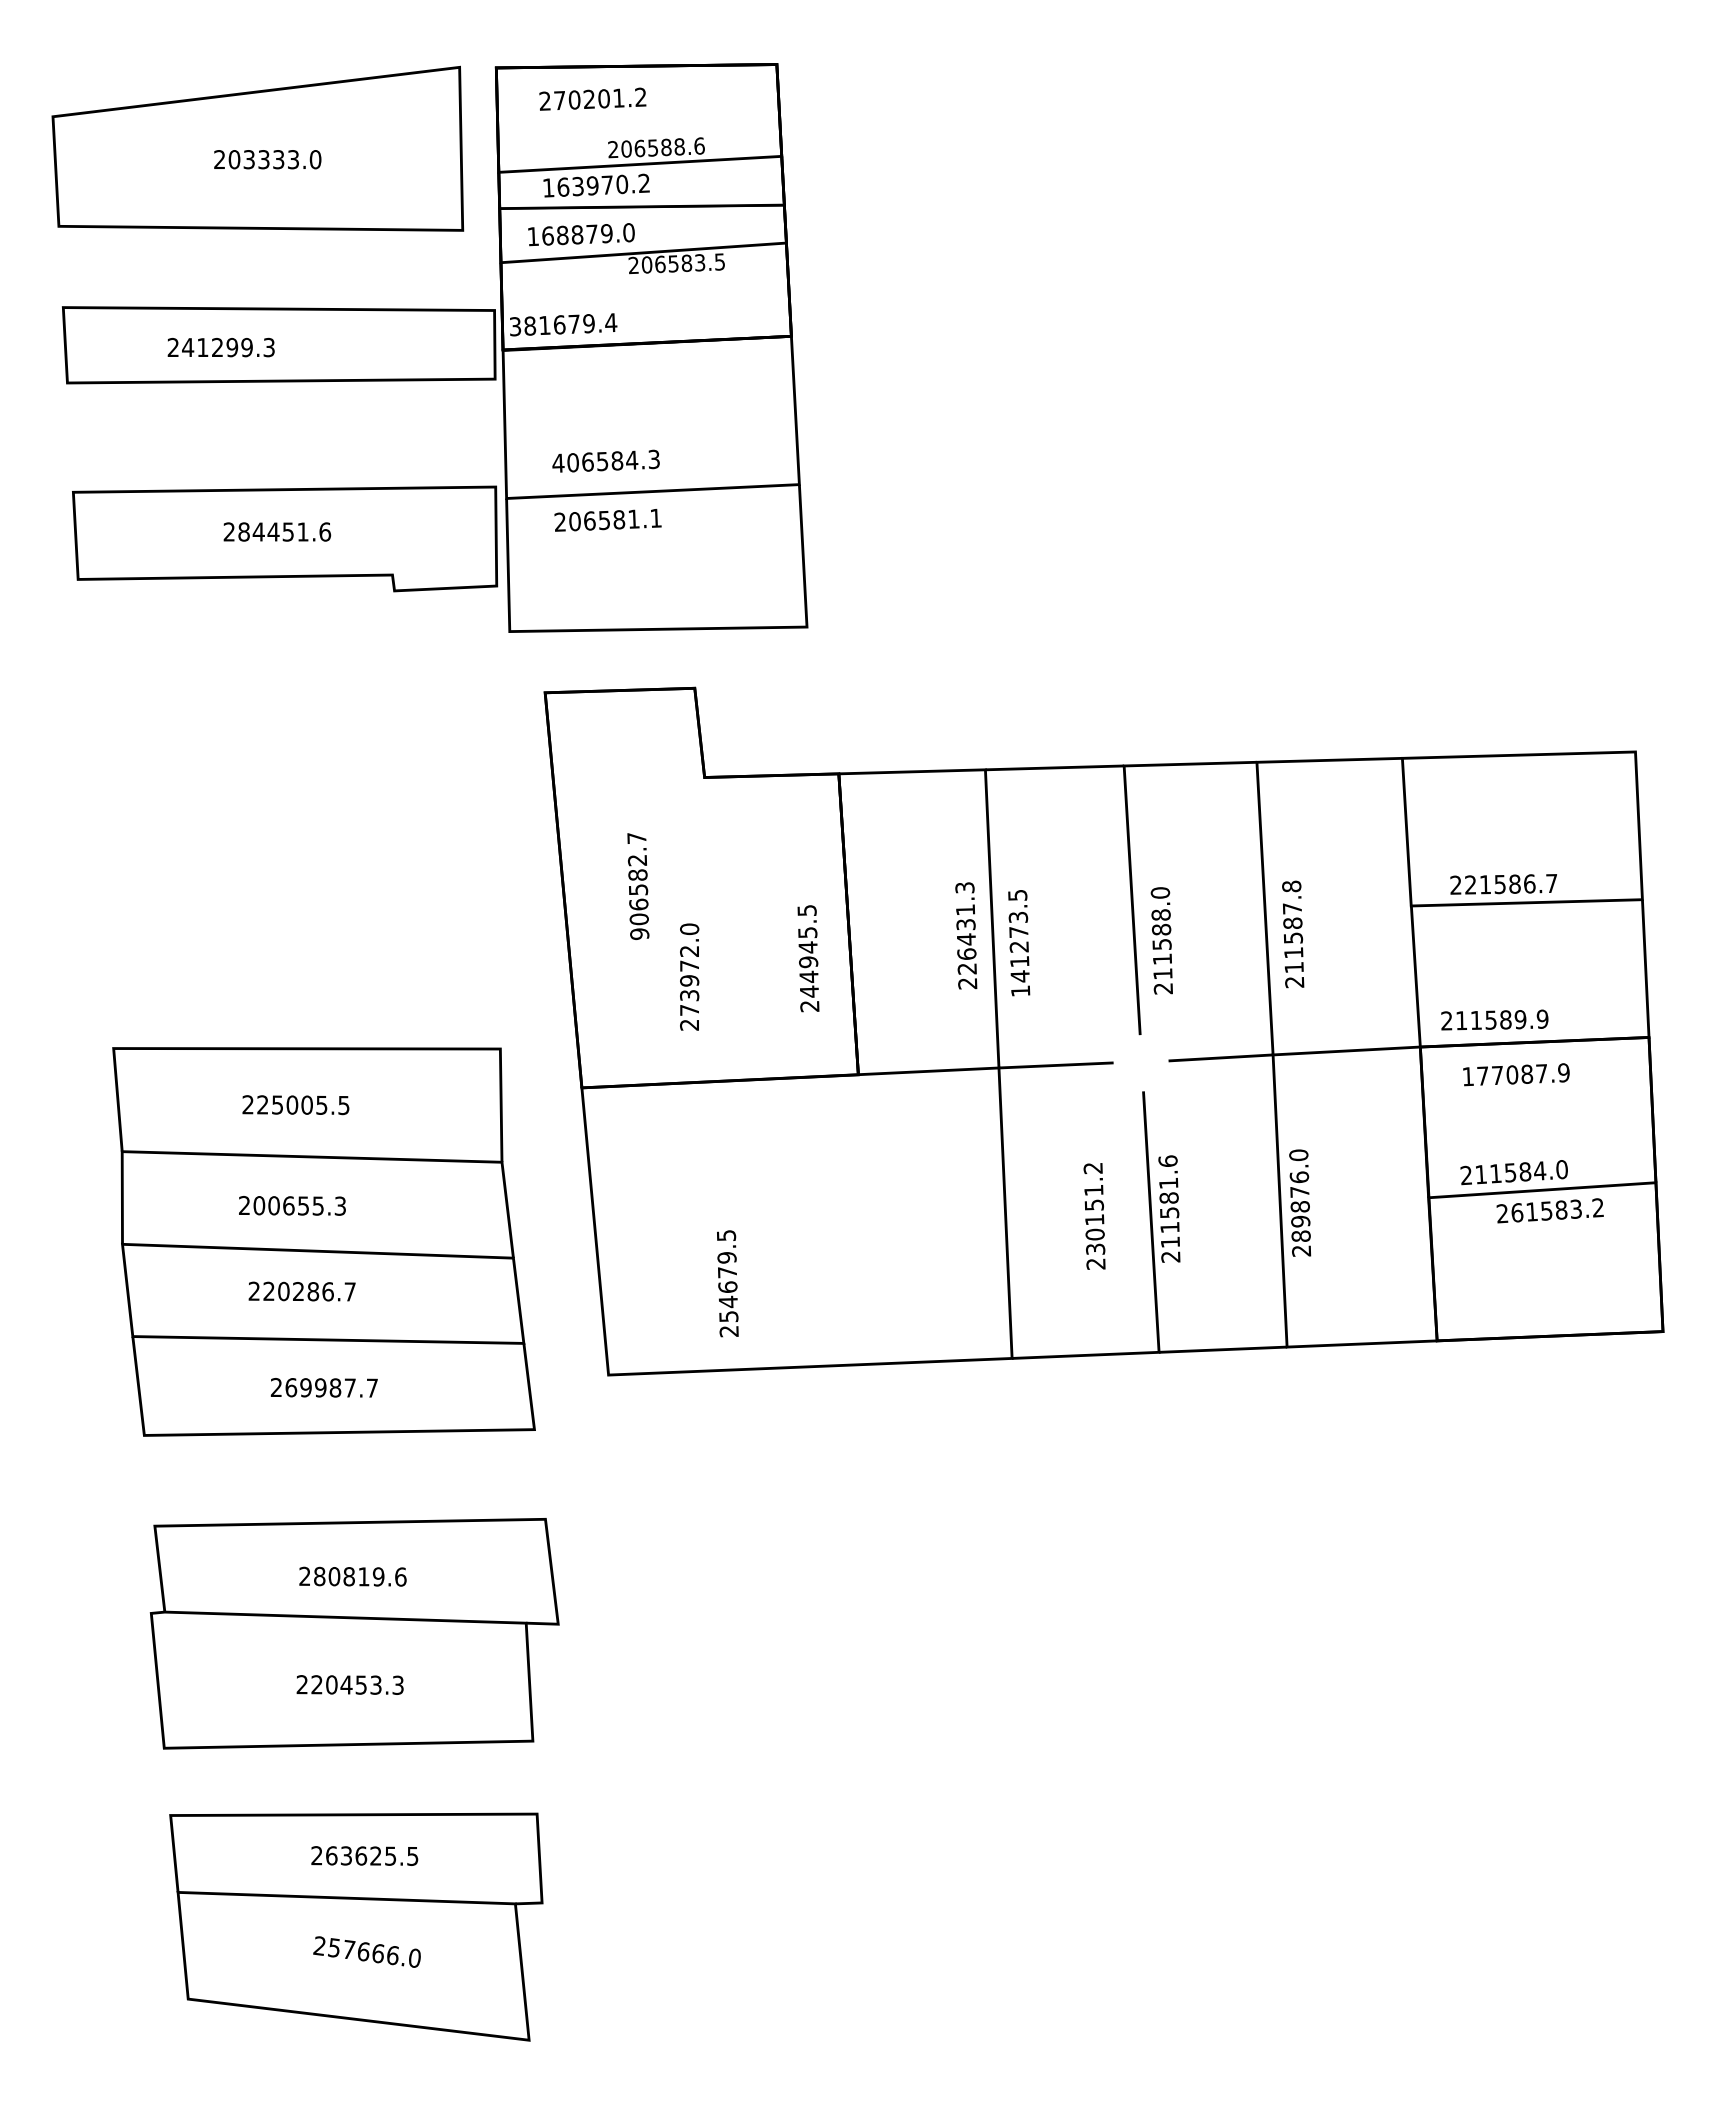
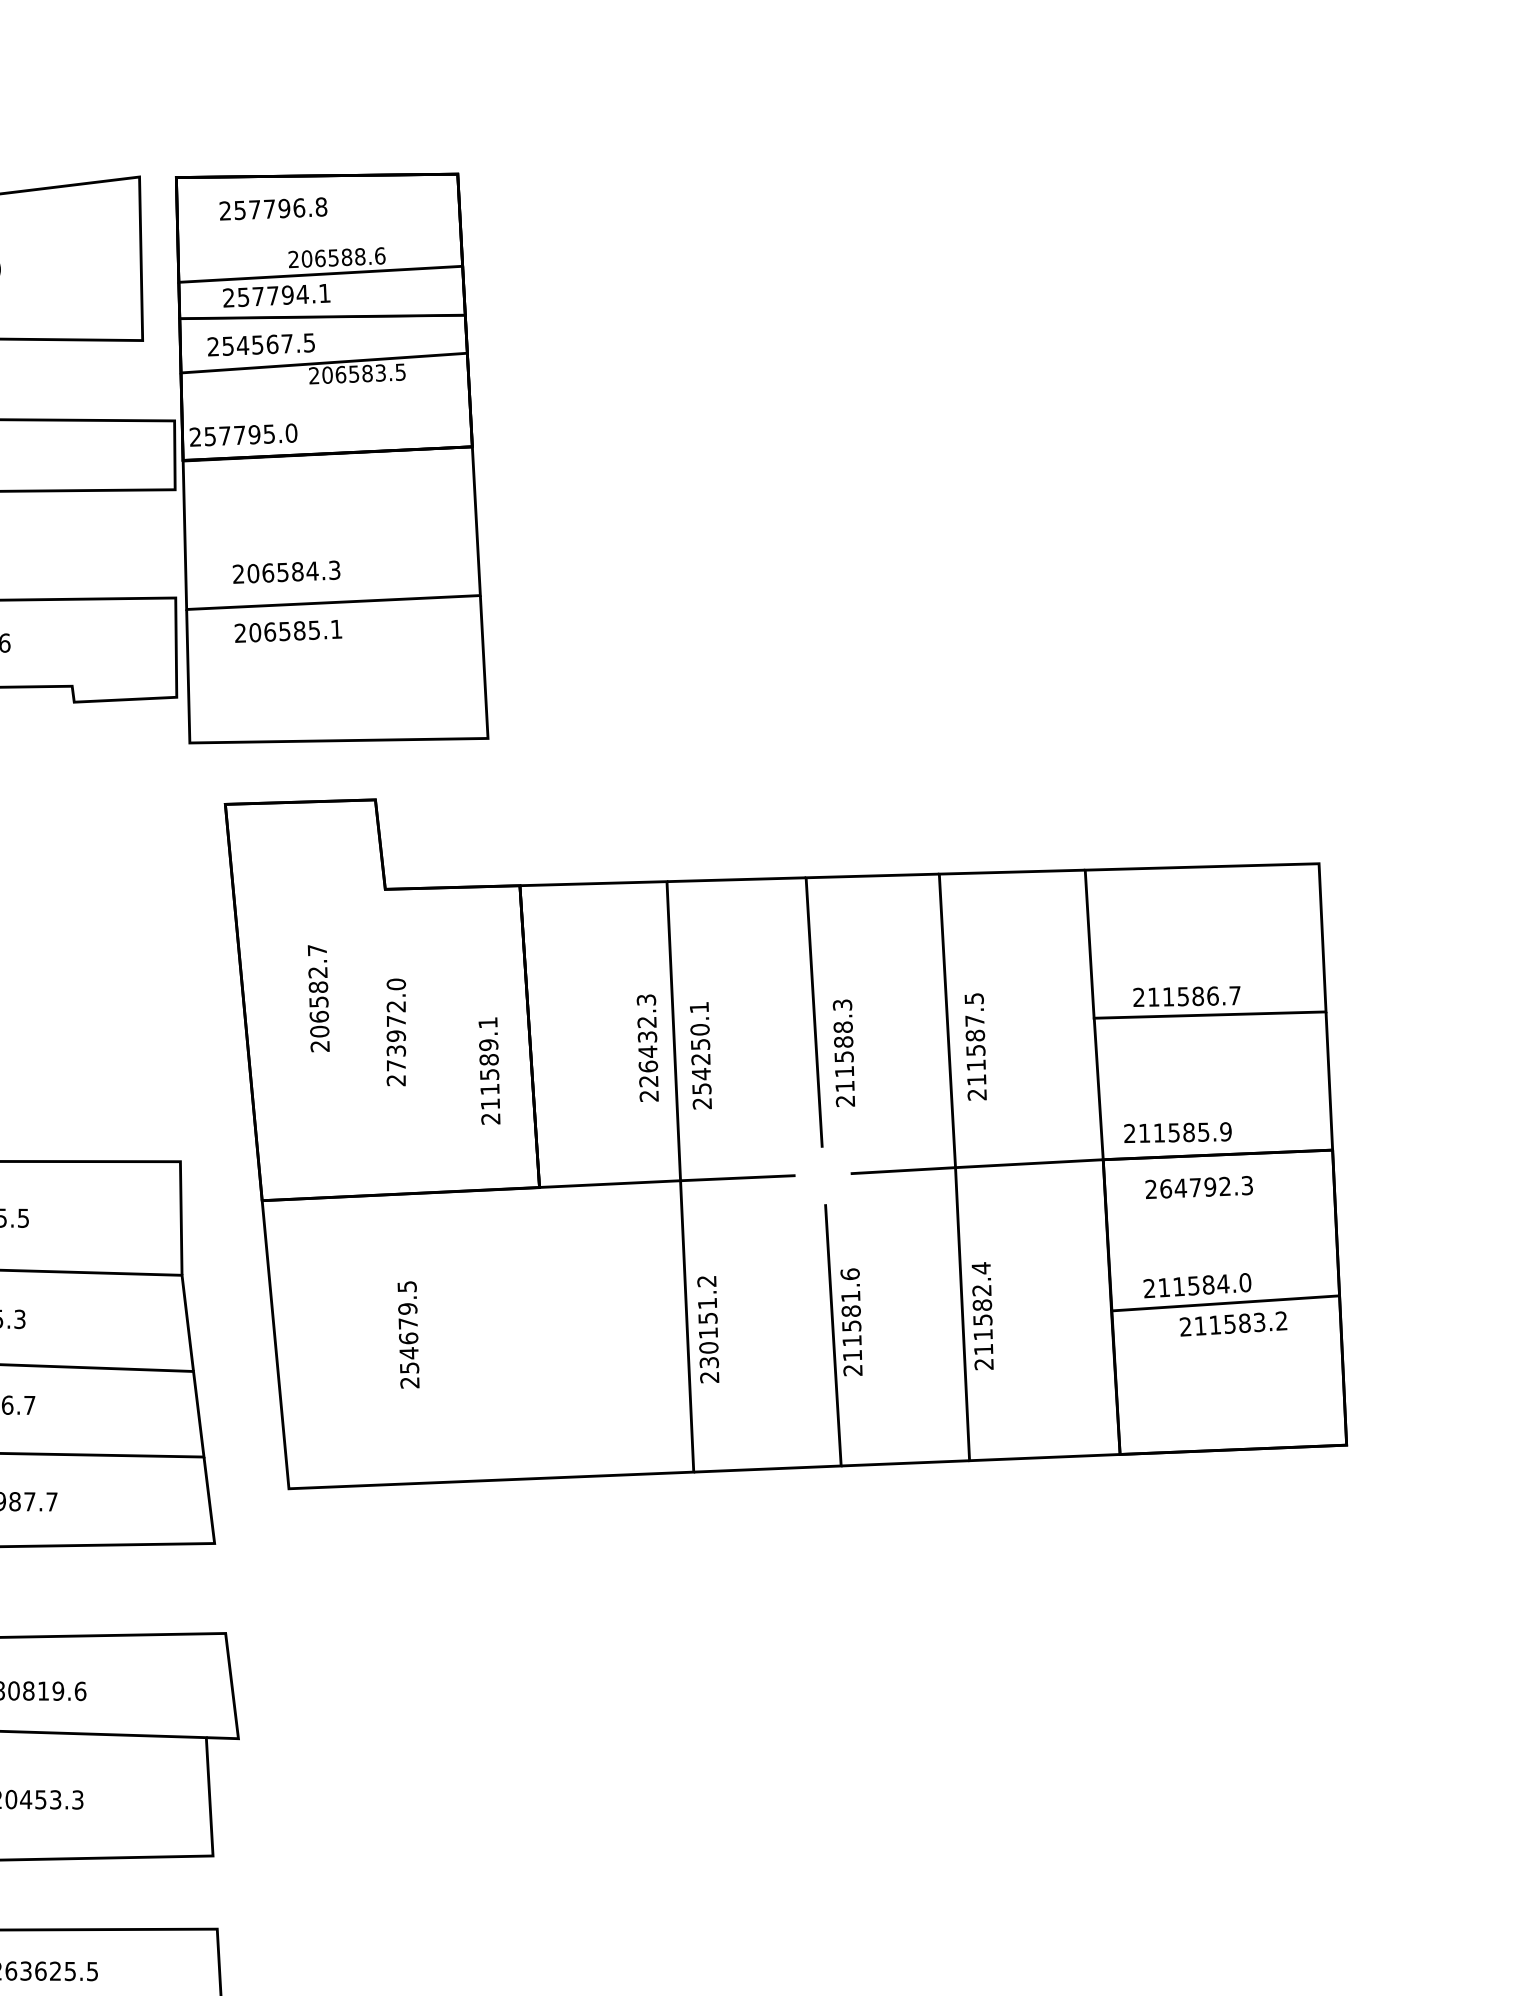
text: (600, 98) -> (280, 208), 270201.2 -> 257796.8
text: (595, 185) -> (275, 295), 163970.2 -> 257794.1
text: (580, 234) -> (260, 344), 168879.0 -> 254567.5
text: (563, 324) -> (243, 434), 381679.4 -> 257795.0
text: (558, 462) -> (238, 573), 406584.3 -> 206584.3
text: (633, 518) -> (313, 629), 206581.1 -> 206585.1
text: (1470, 884) -> (1153, 996), 221586.7 -> 211586.7
text: (1291, 886) -> (974, 998), 211587.8 -> 211587.5
text: (1160, 892) -> (842, 1004), 211588.0 -> 211588.3
text: (965, 909) -> (646, 1021), 226431.3 -> 226432.3
text: (639, 934) -> (319, 1046), 906582.7 -> 206582.7
text: (1019, 943) -> (701, 1055), 141273.5 -> 254250.1
text: (807, 951) -> (488, 1063), 244945.5 -> 211589.1
text: (689, 976) -> (396, 1031), moved
text: (1520, 1019) -> (1203, 1132), 211589.9 -> 211585.9
text: (1515, 1074) -> (1198, 1187), 177087.9 -> 264792.3
text: (1299, 1195) -> (982, 1308), 289876.0 -> 211582.4
text: (1517, 1212) -> (1200, 1325), 261583.2 -> 211583.2
text: (1094, 1216) -> (708, 1329), moved
text: (727, 1283) -> (408, 1334), moved

